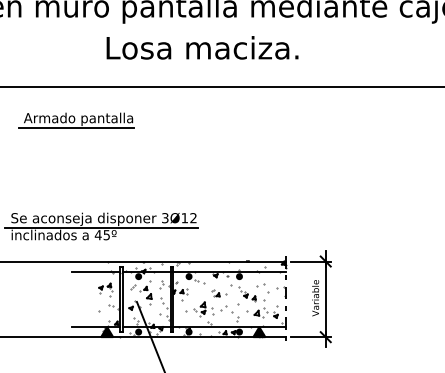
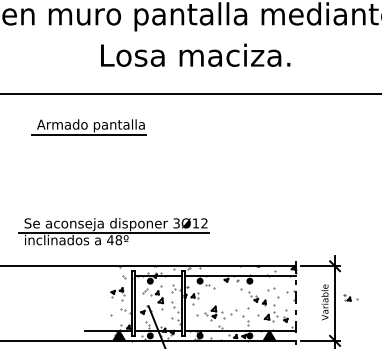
text: (202, 47) -> (195, 54), moved
text: (106, 235) -> (118, 240), 45º -> 48º
line: (96, 271) -> (108, 276), removed
part: (219, 293) -> (350, 297), moved

